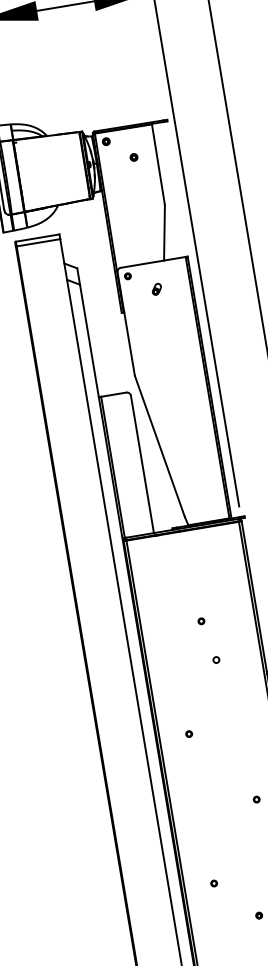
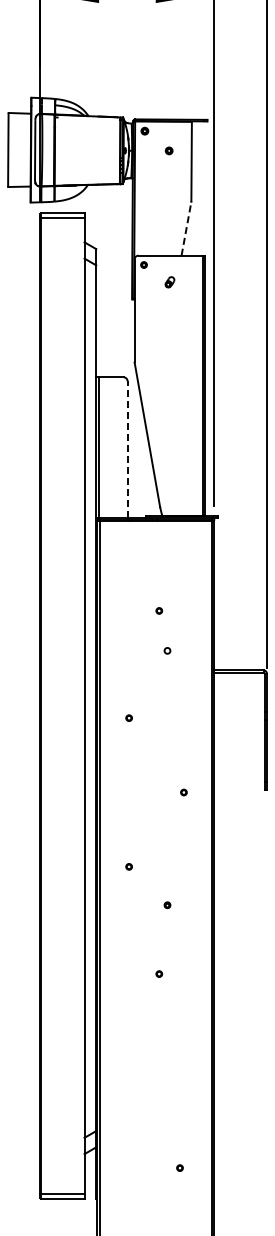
line: (164, 233) -> (186, 229), solid -> dashed
line: (142, 464) -> (127, 449), solid -> dashed

